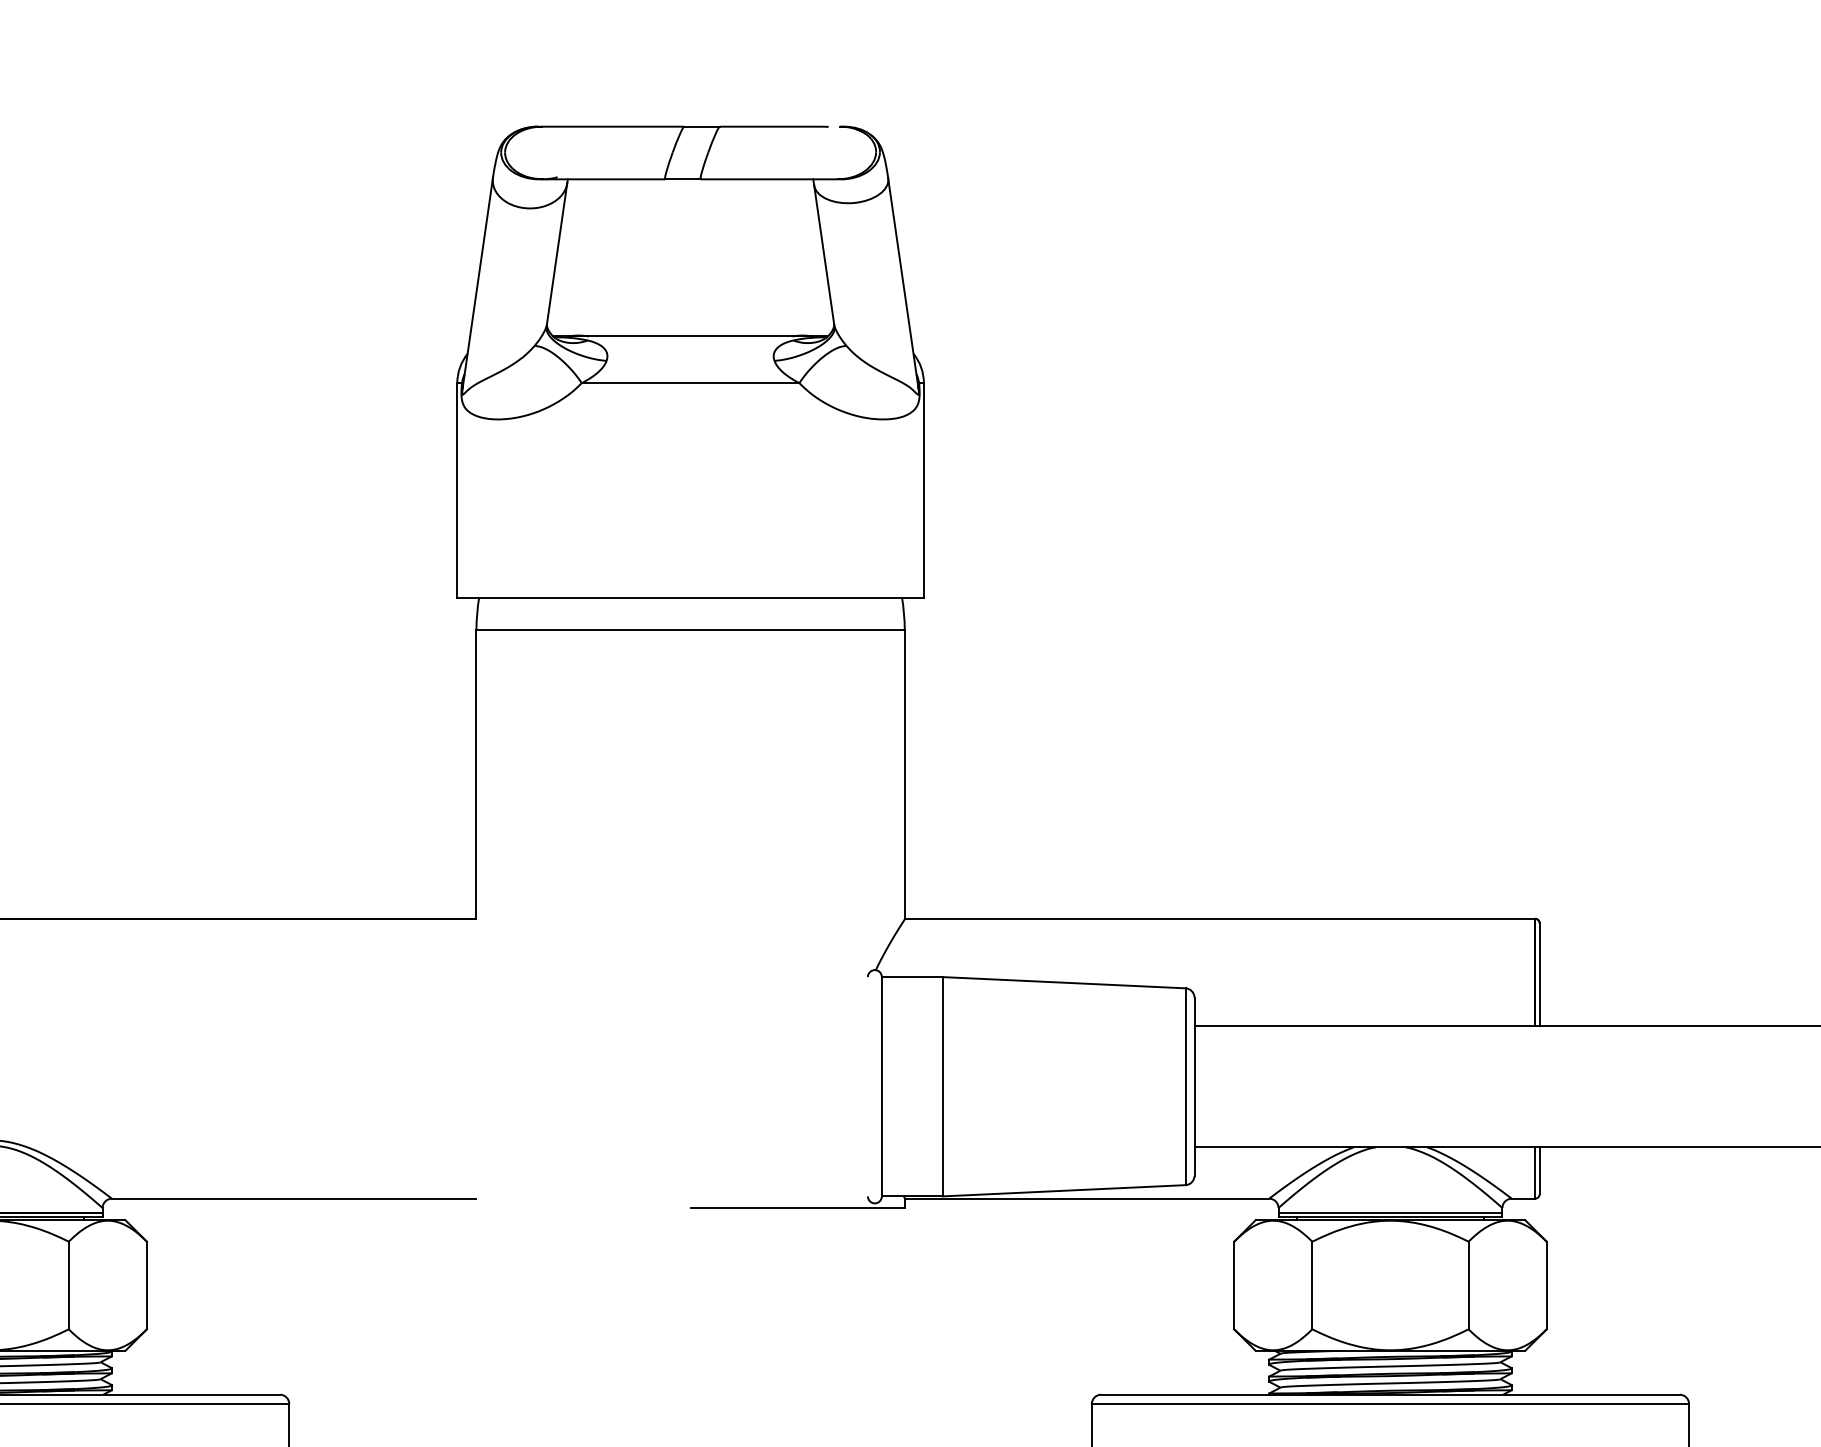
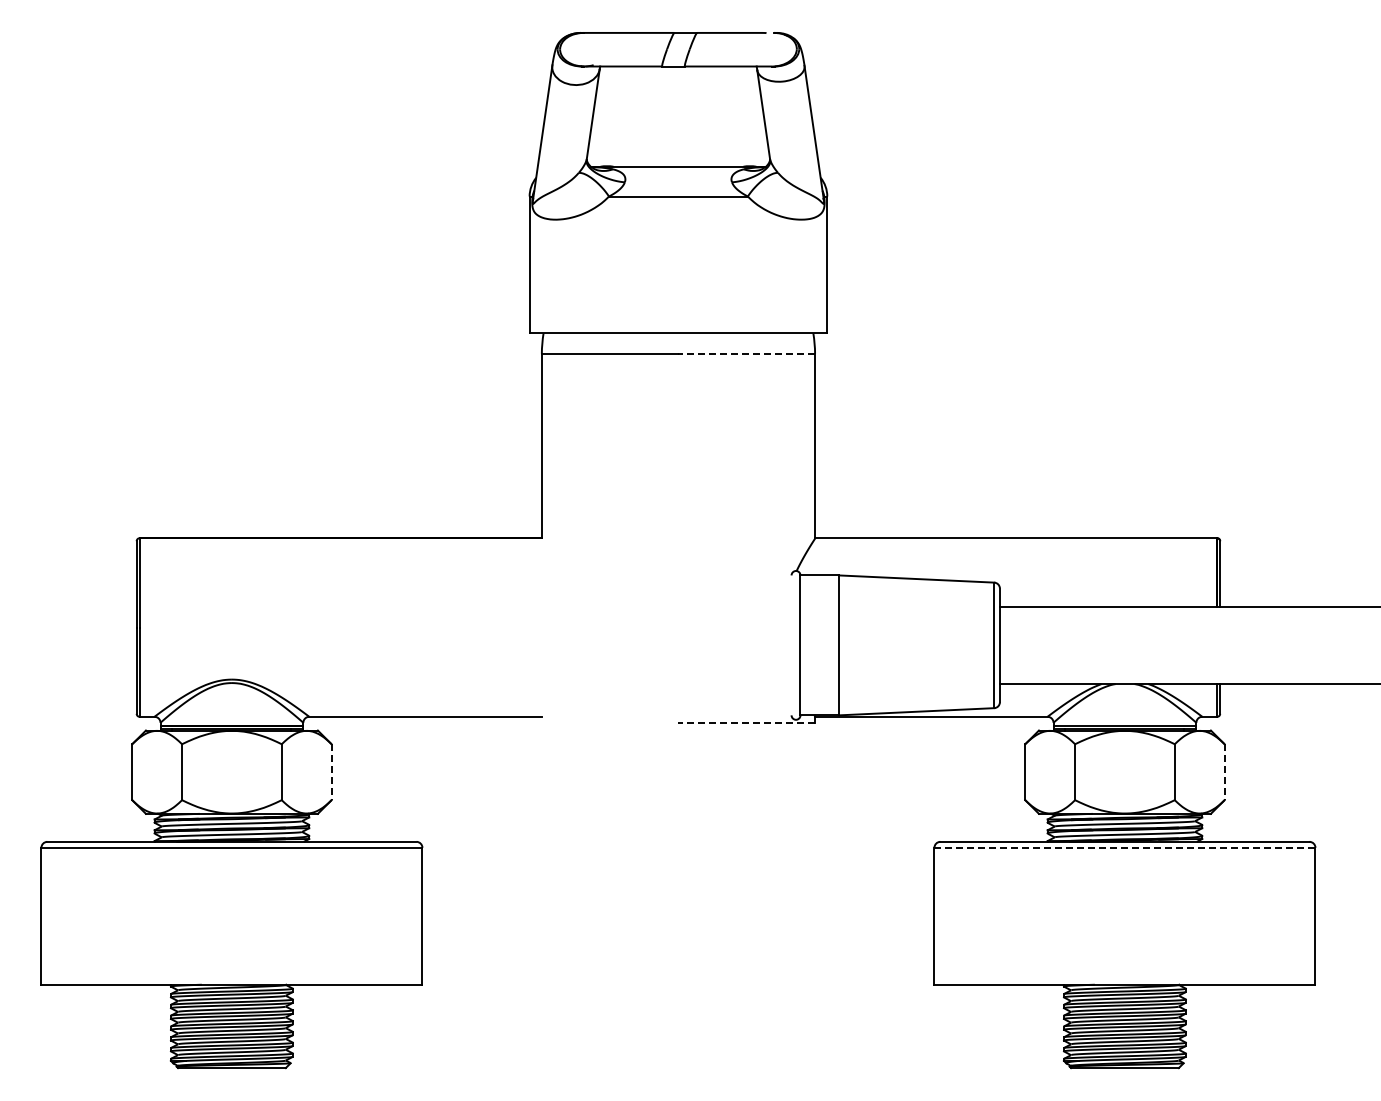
line: (797, 629) -> (746, 353), solid -> dashed
line: (797, 1207) -> (746, 722), solid -> dashed
line: (146, 1285) -> (331, 772), solid -> dashed
line: (1546, 1285) -> (1224, 772), solid -> dashed
line: (1389, 1403) -> (1124, 847), solid -> dashed

